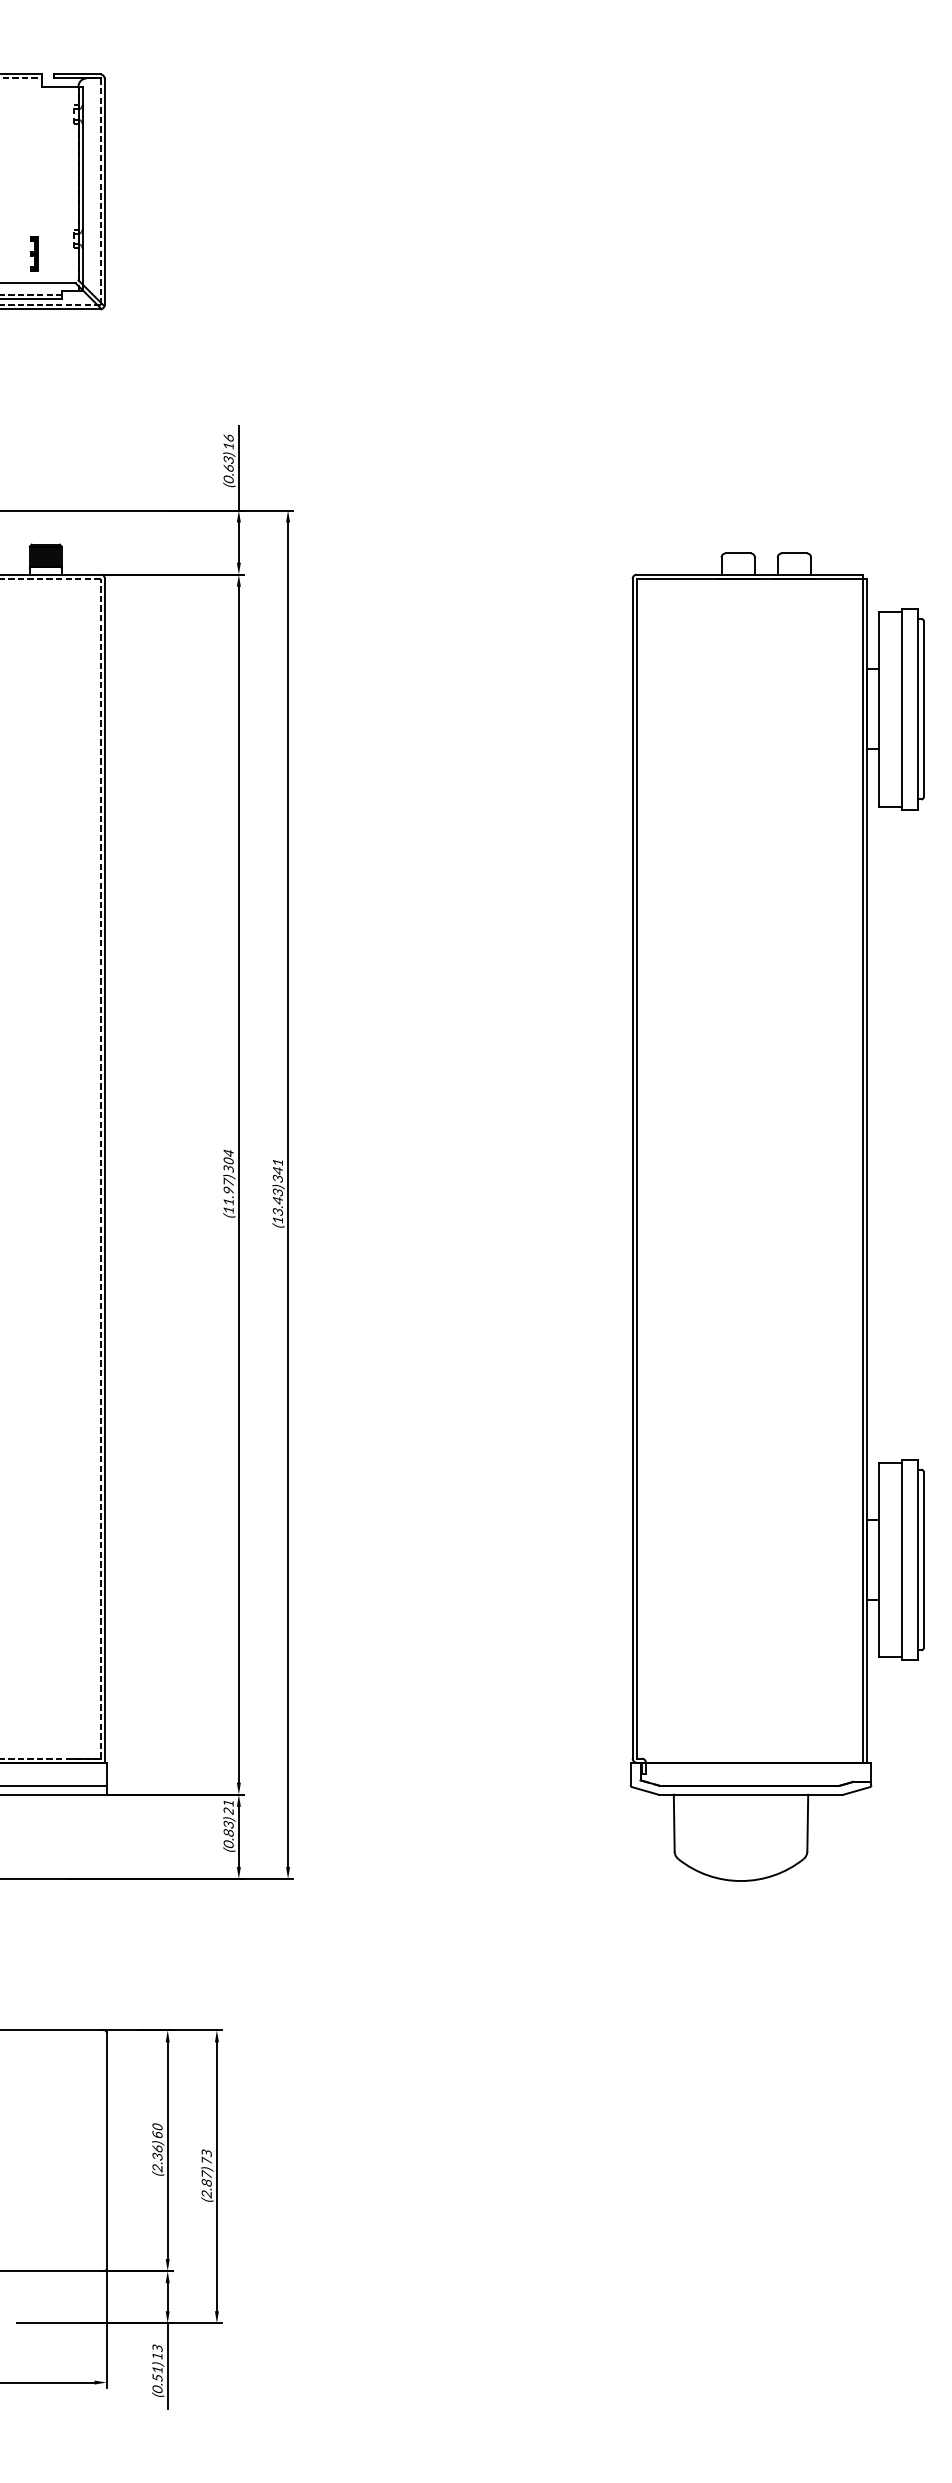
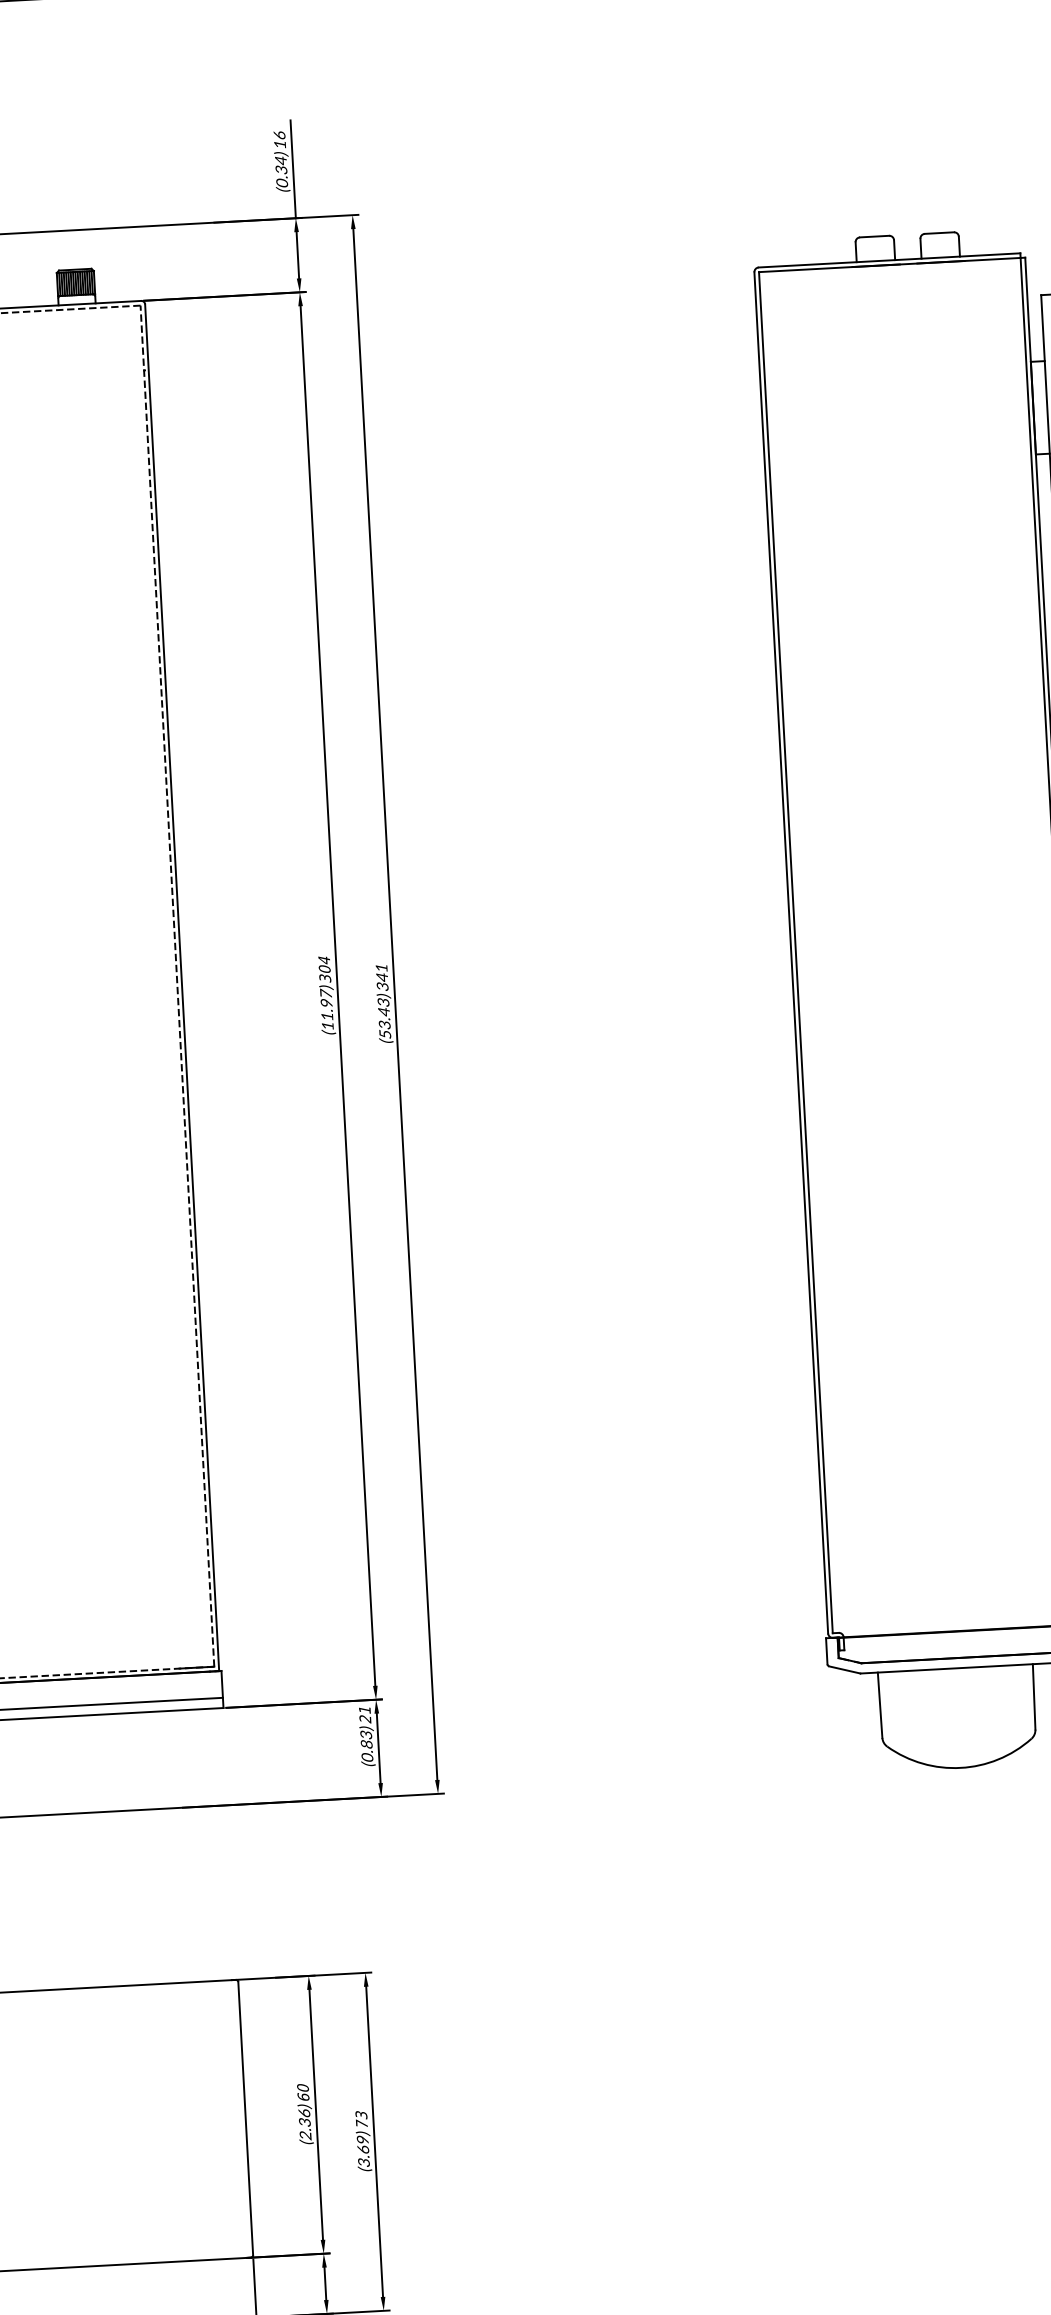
text: (228, 463) -> (280, 164), (0.63) -> (0.34)
text: (277, 1219) -> (384, 1033), (13.43) -> (53.43)
text: (206, 2184) -> (363, 2151), (2.87) -> (3.69)

